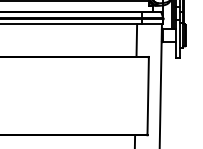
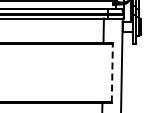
line: (148, 95) -> (112, 72), solid -> dashed

